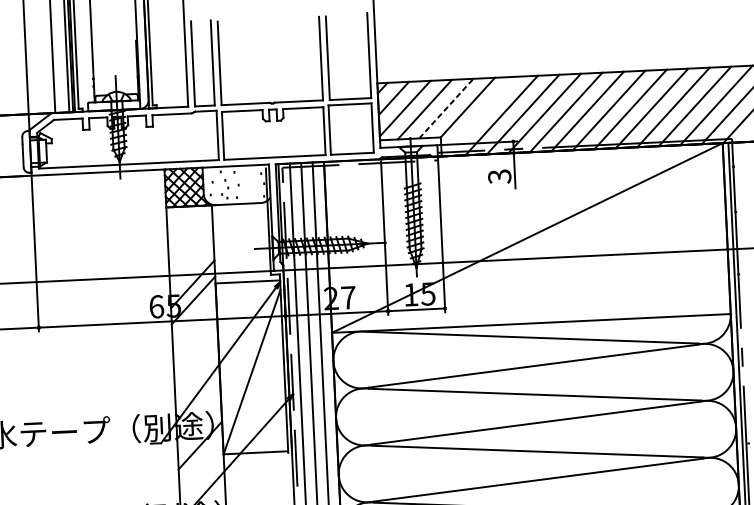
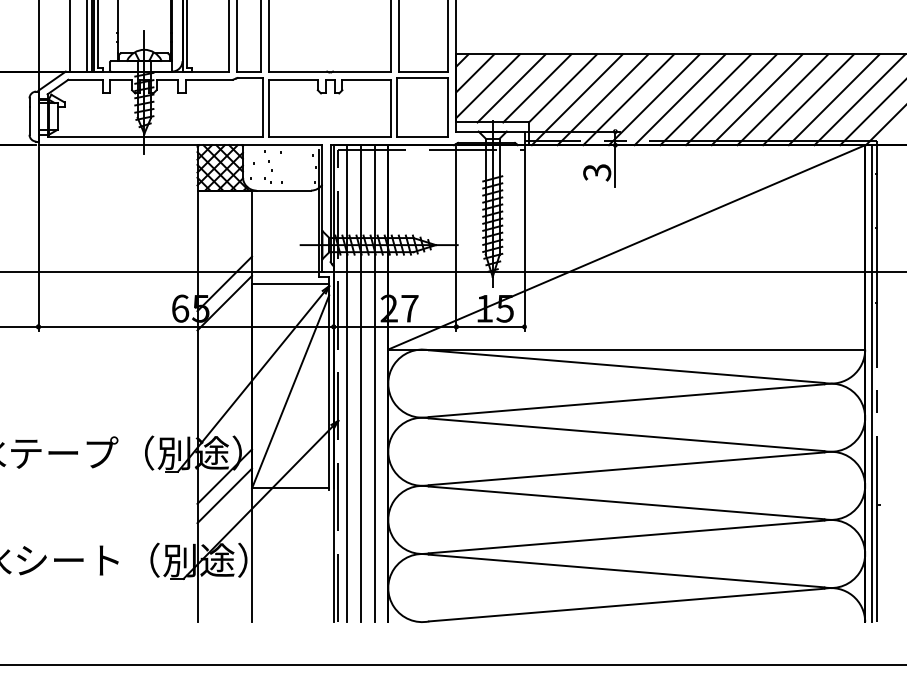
line: (446, 108) -> (537, 88), dashed -> solid
line: (479, 116) -> (576, 99), added
line: (200, 461) -> (224, 495), added

